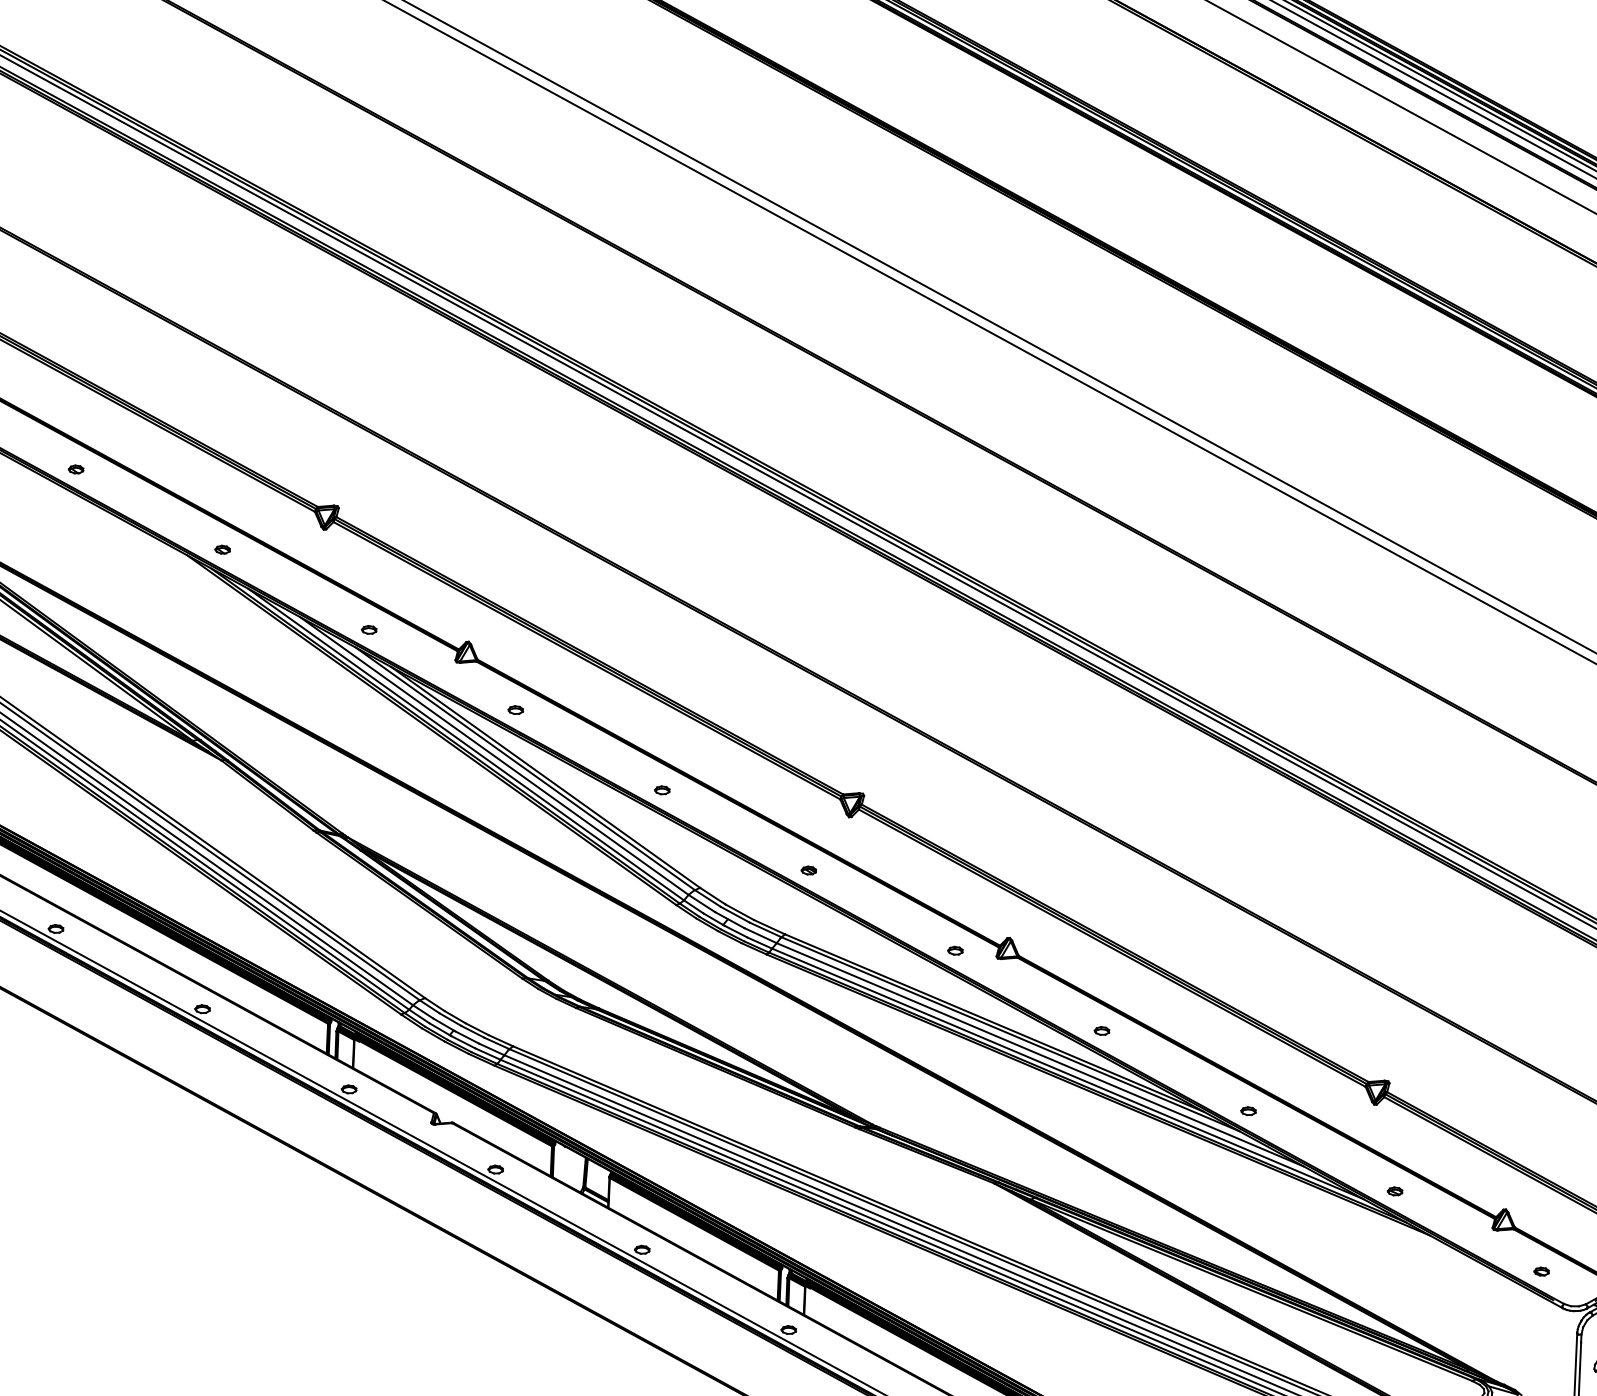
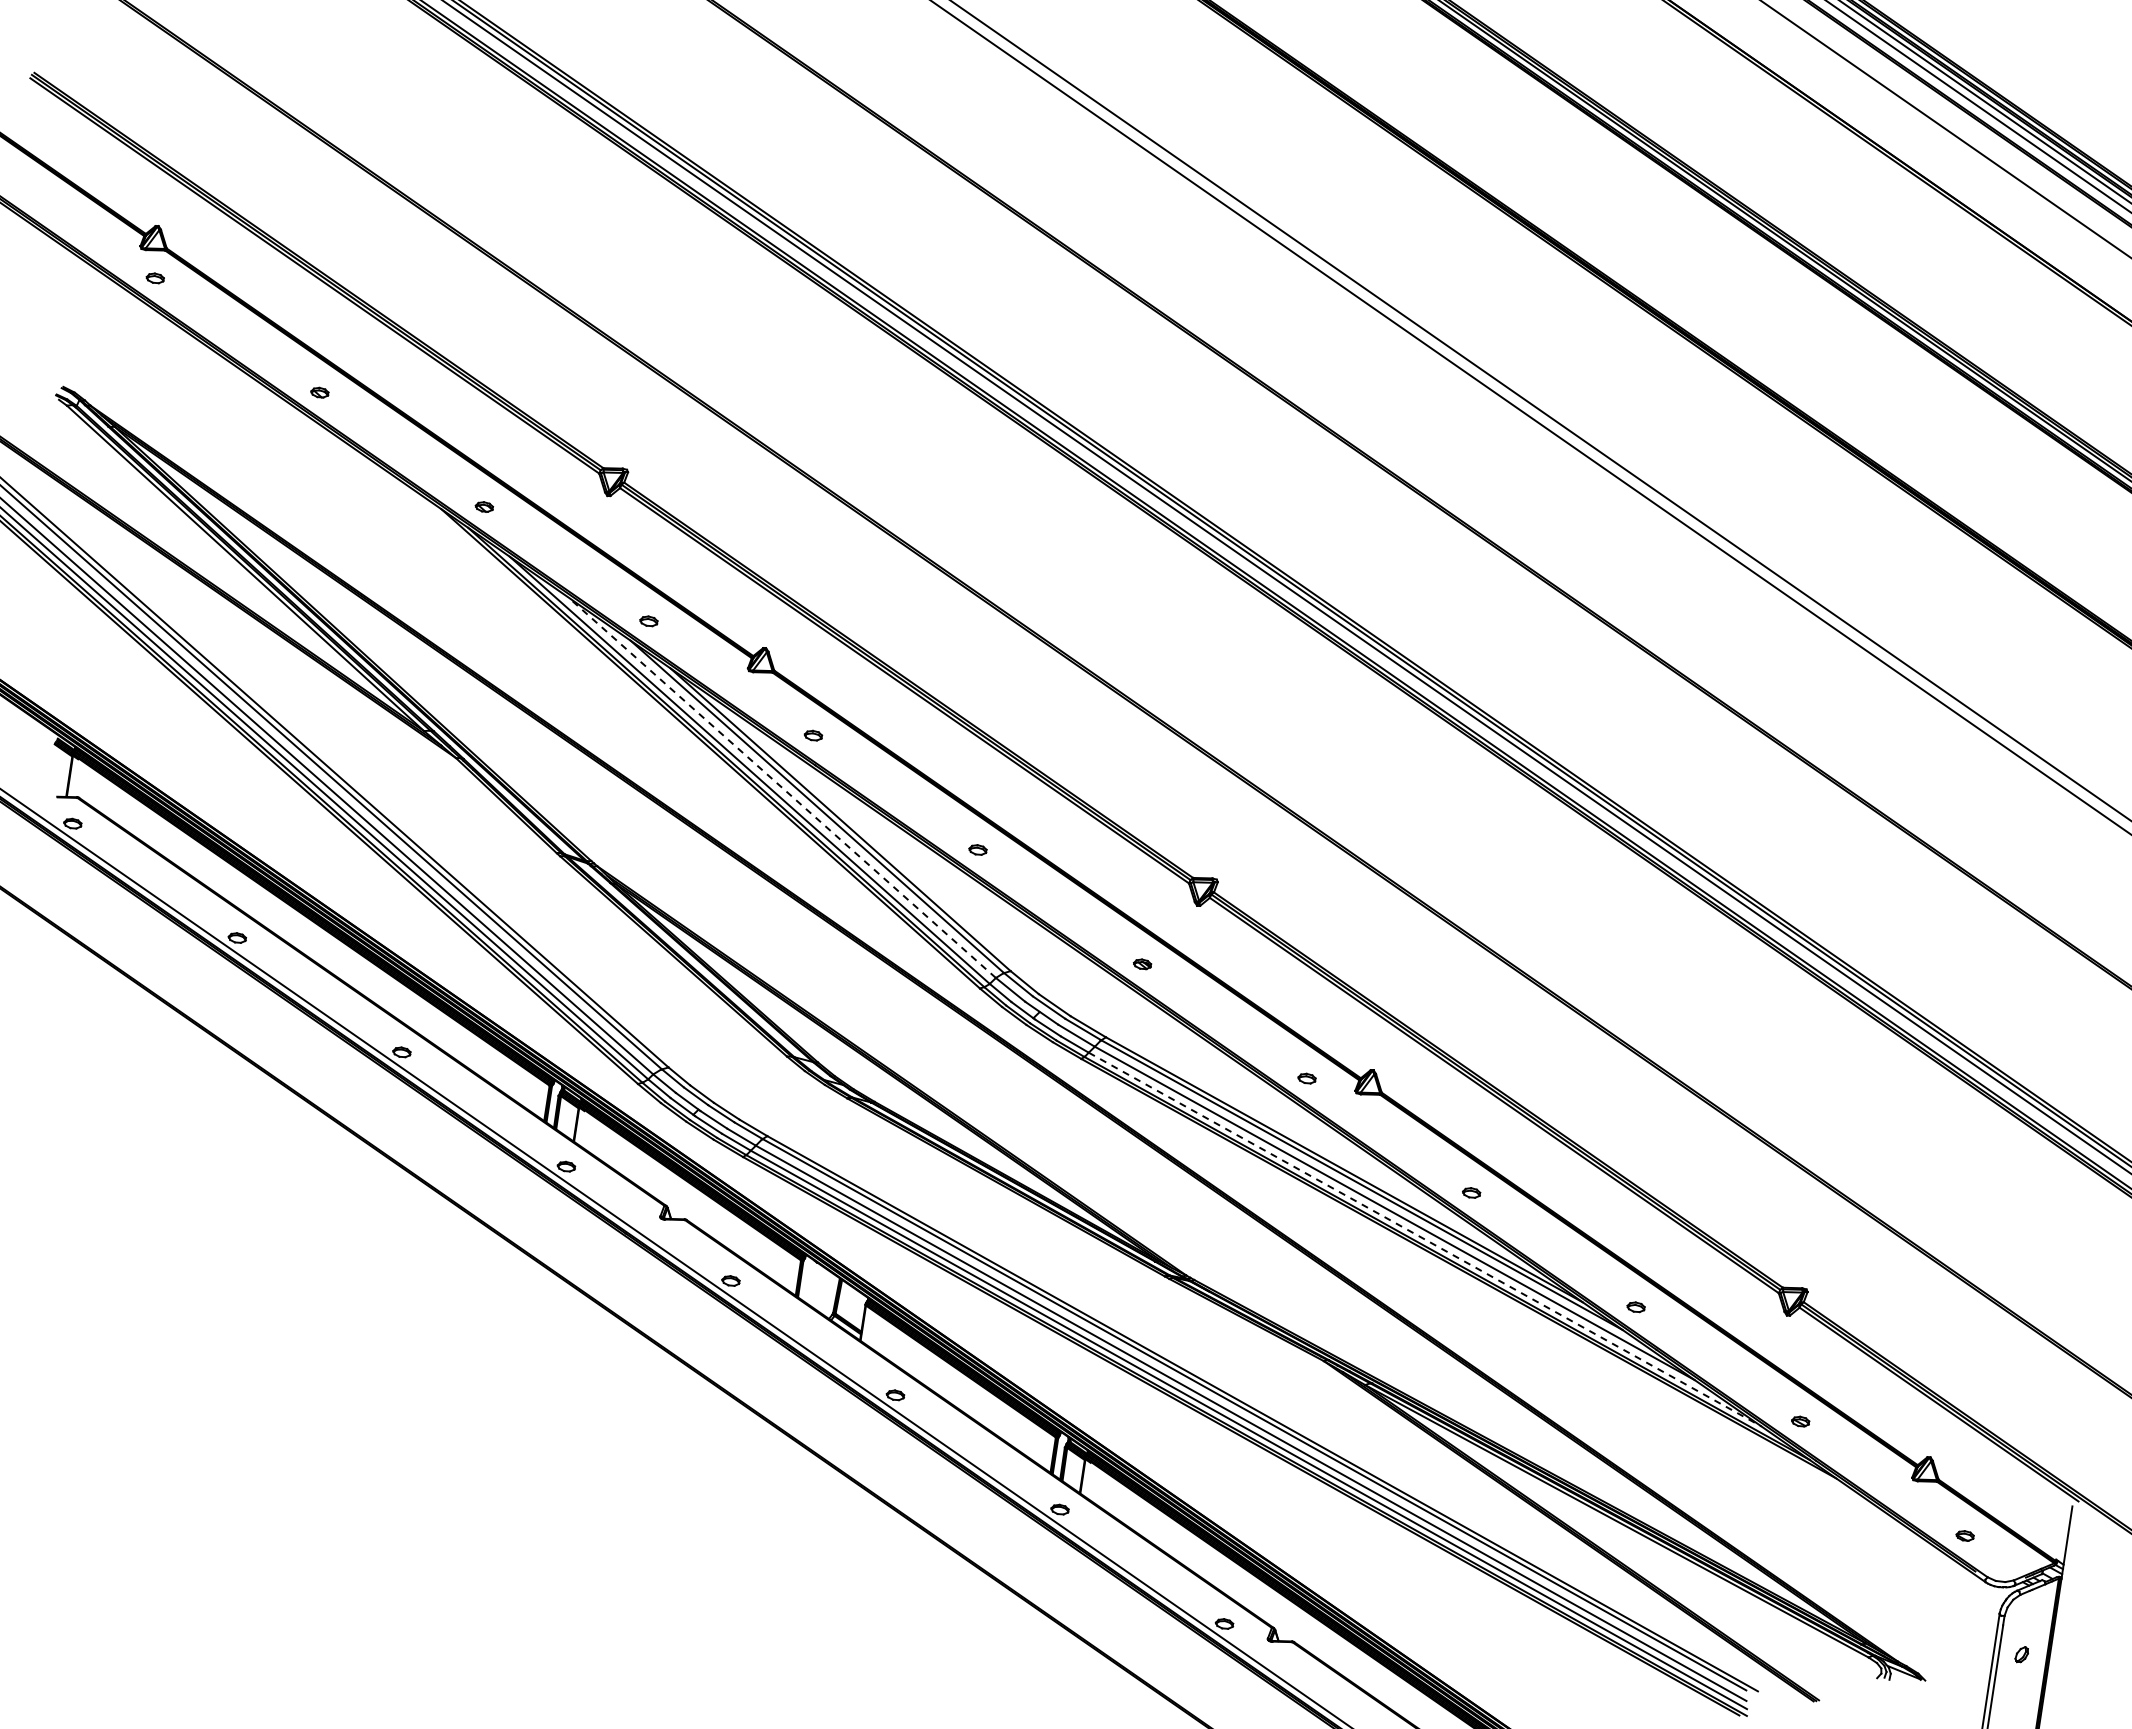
line: (493, 755) -> (781, 787), solid -> dashed
line: (1067, 1073) -> (1425, 1239), solid -> dashed

